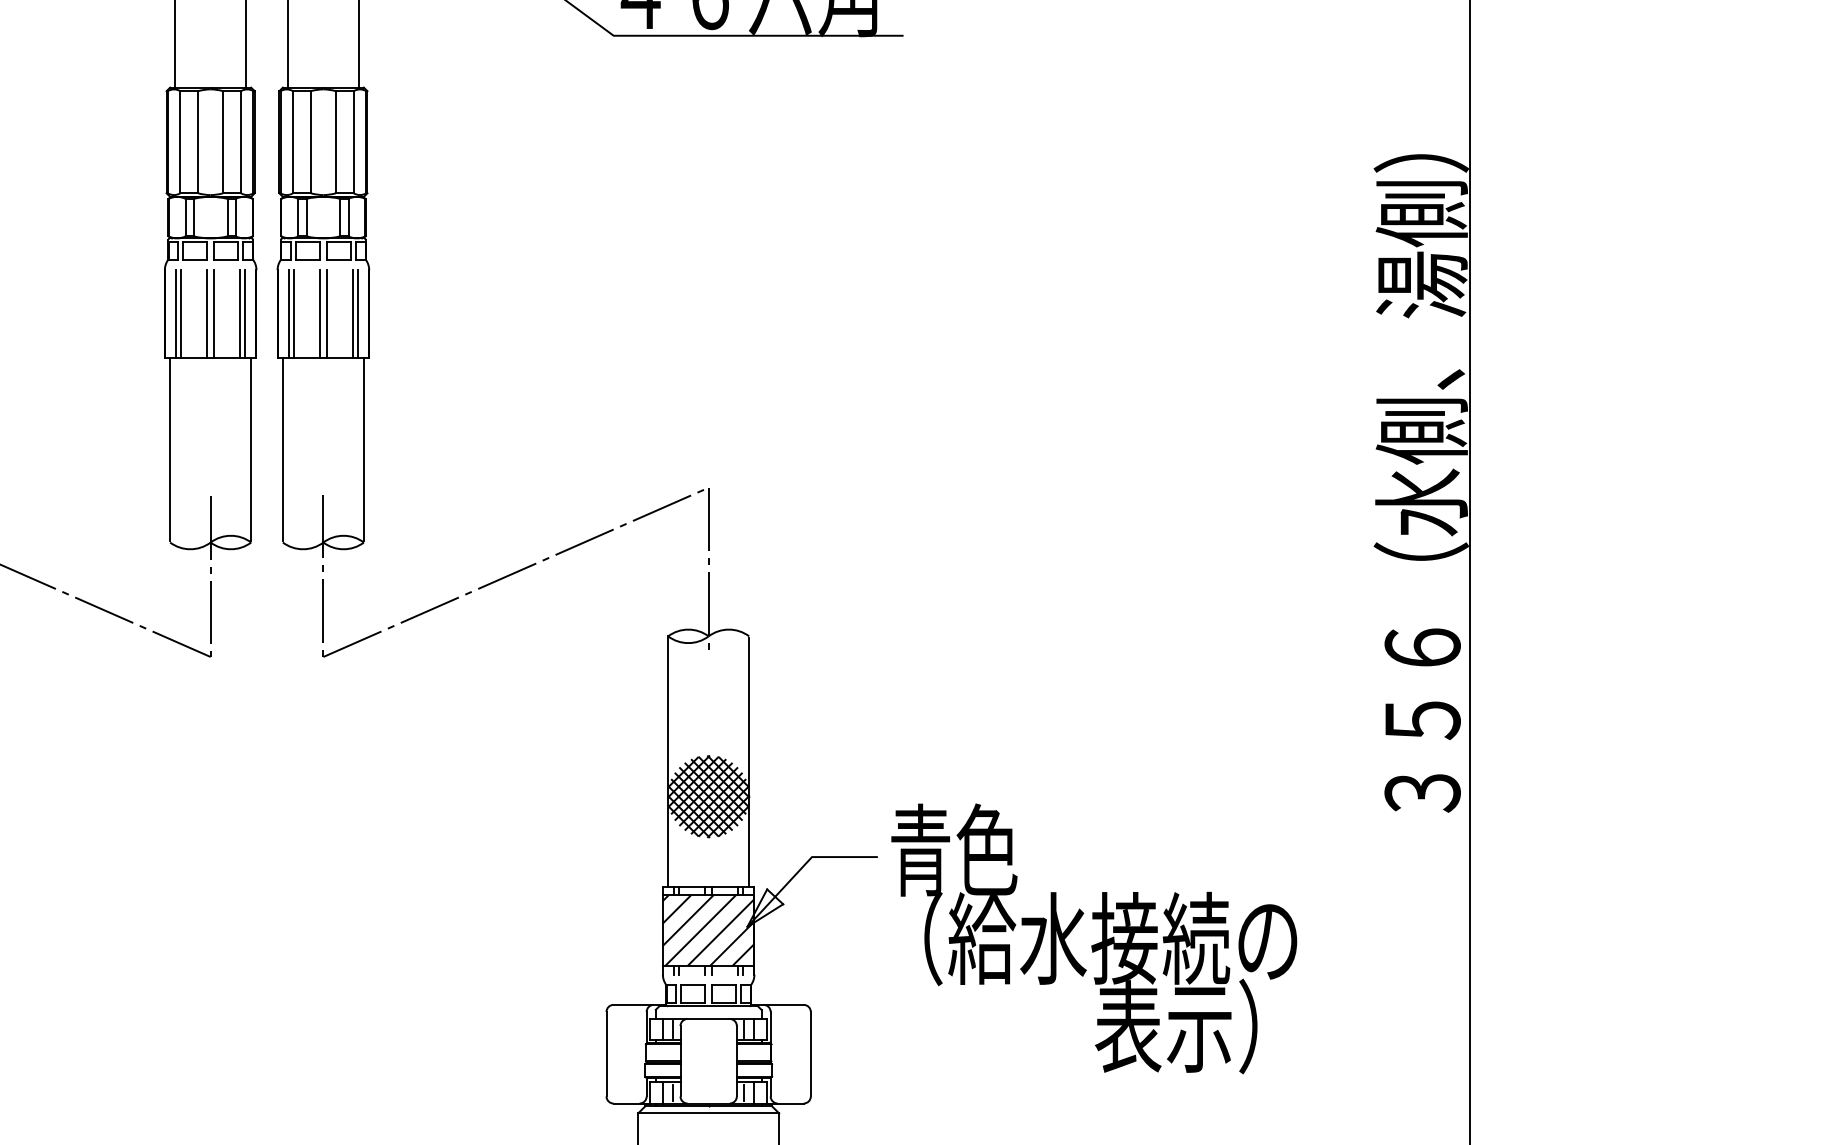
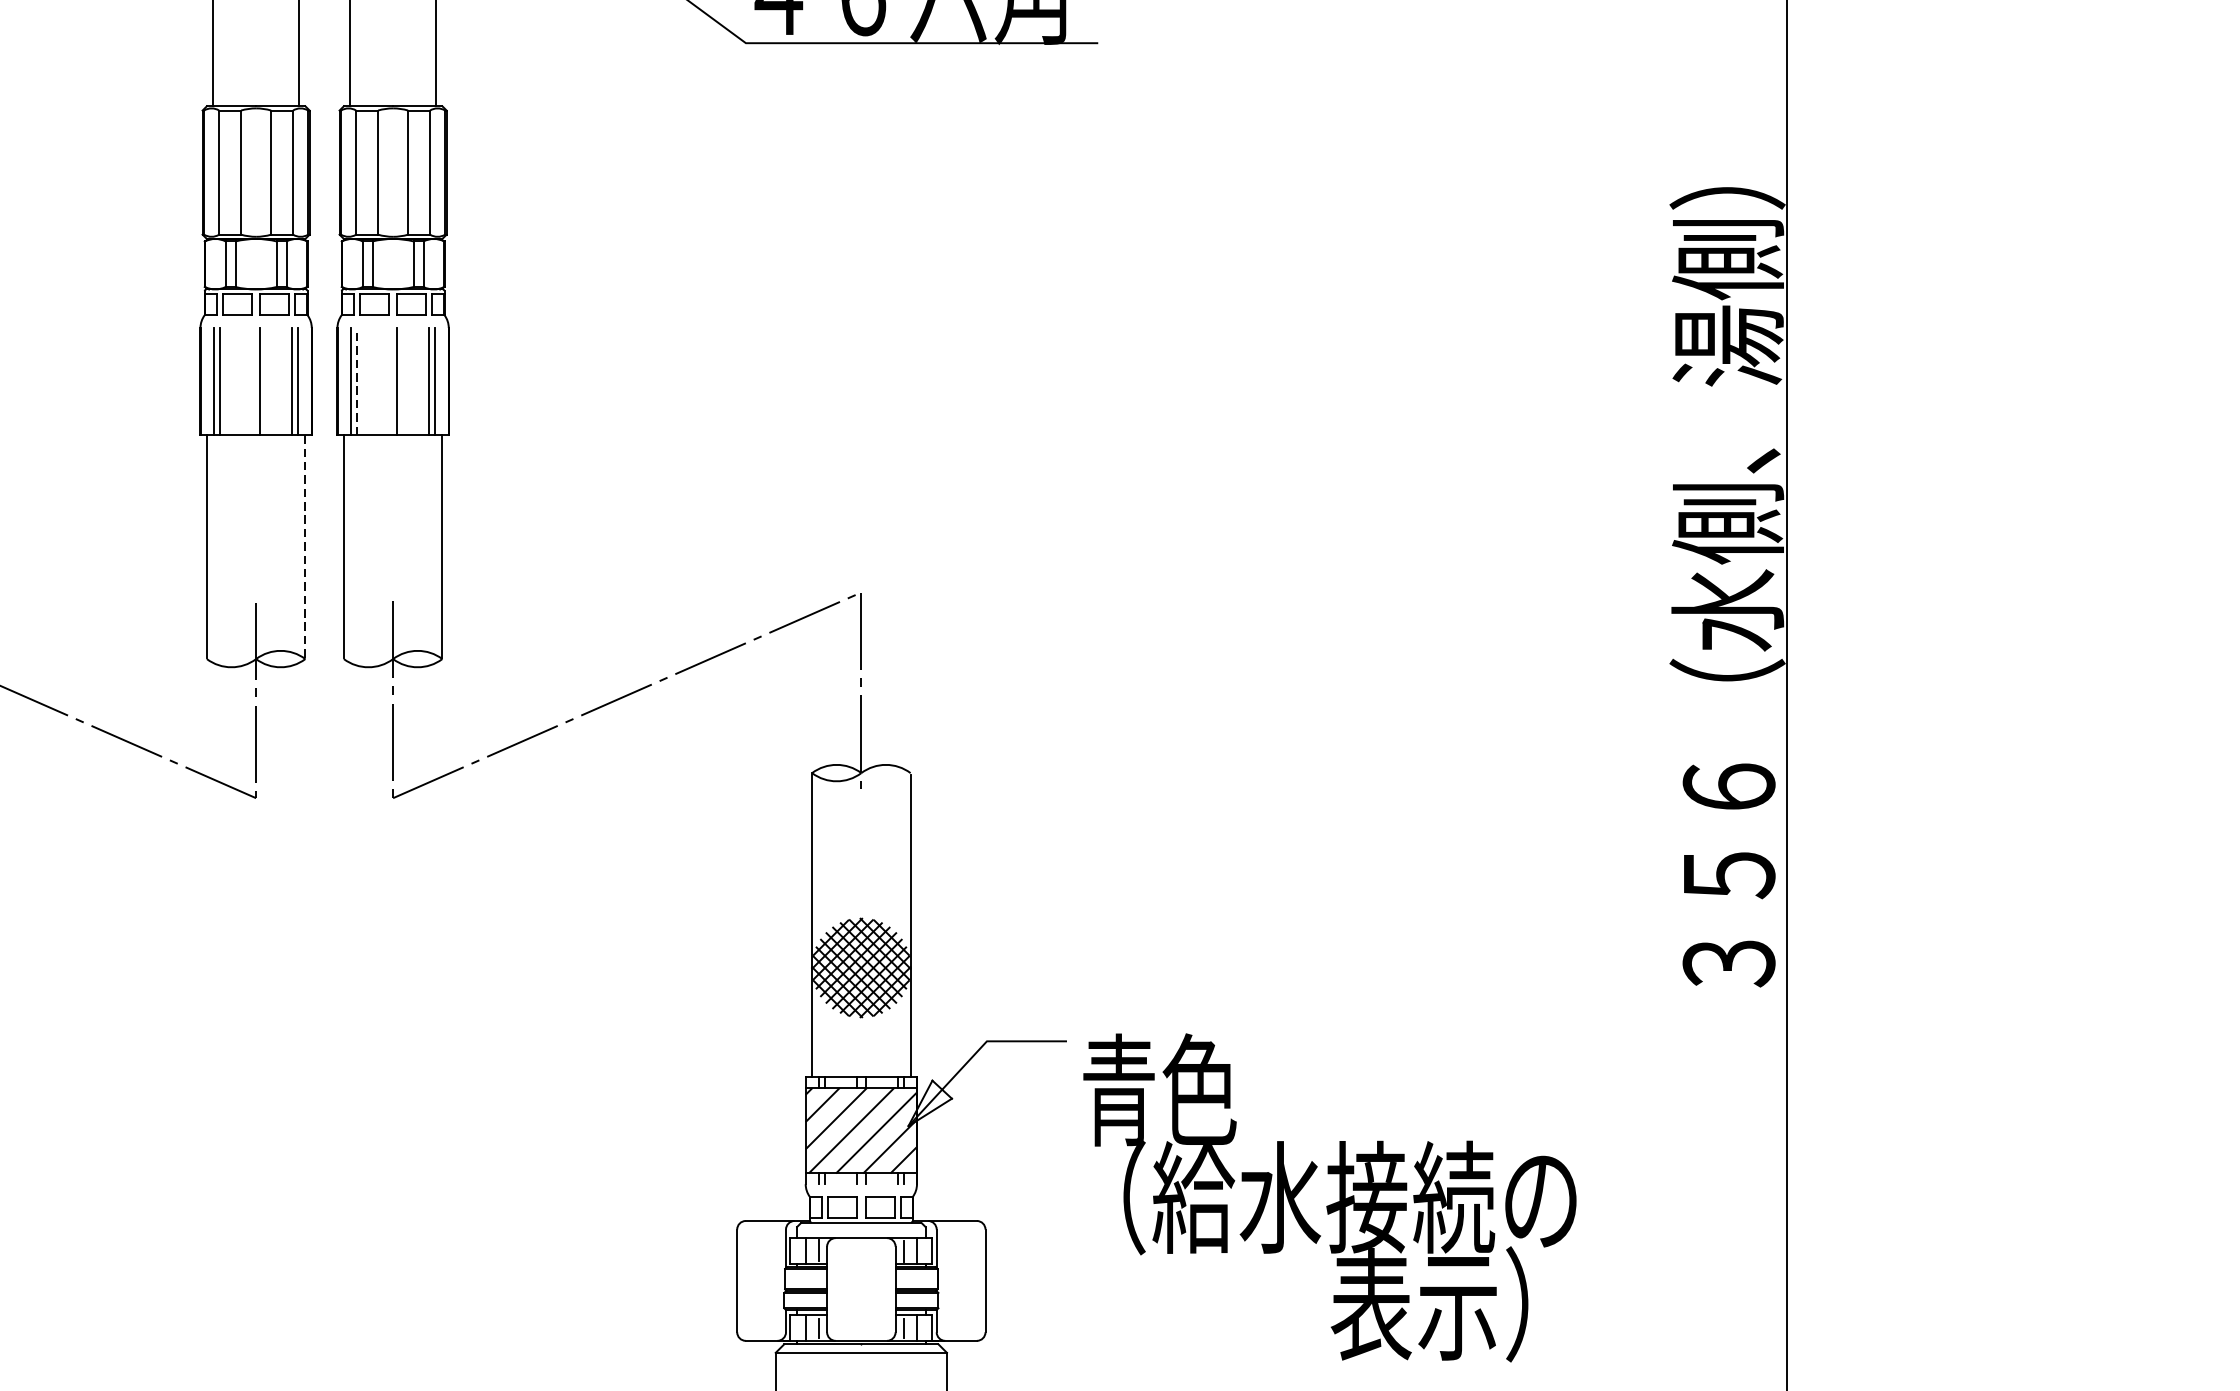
line: (293, 313) -> (356, 380), solid -> dashed
line: (207, 314) -> (252, 381), removed
line: (319, 314) -> (388, 381), removed
line: (251, 449) -> (305, 546), solid -> dashed
text: (1094, 938) -> (1330, 1197), moved

